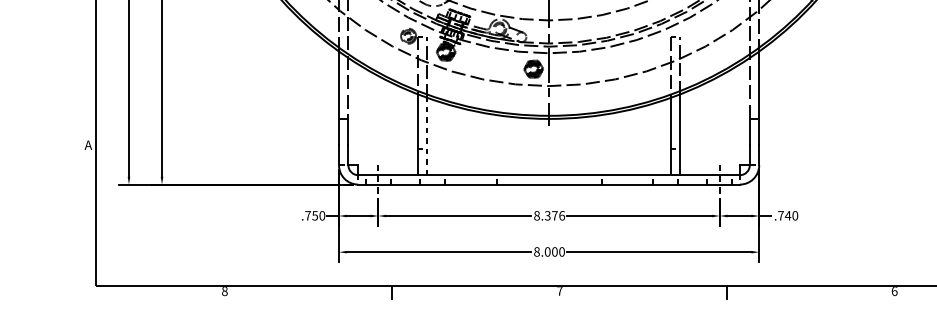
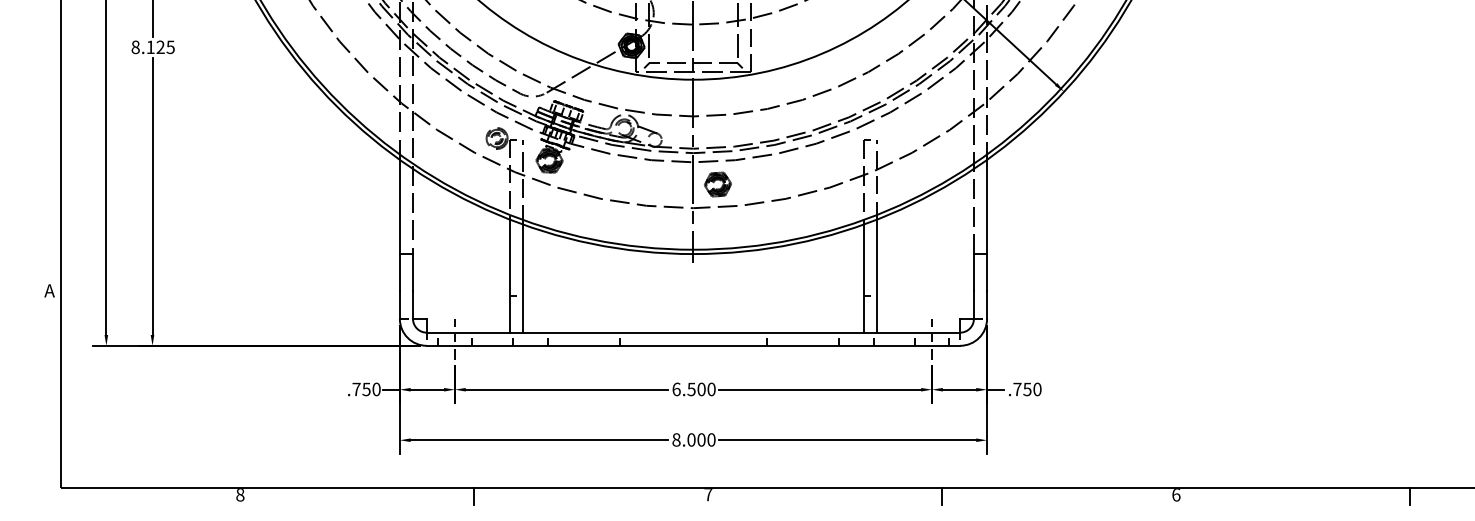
part: (533, 69) -> (717, 184), moved
line: (427, 136) -> (523, 278), dashed -> solid
text: (549, 215) -> (693, 389), 8.376 -> 6.500
text: (788, 215) -> (1027, 389), .740 -> .750

